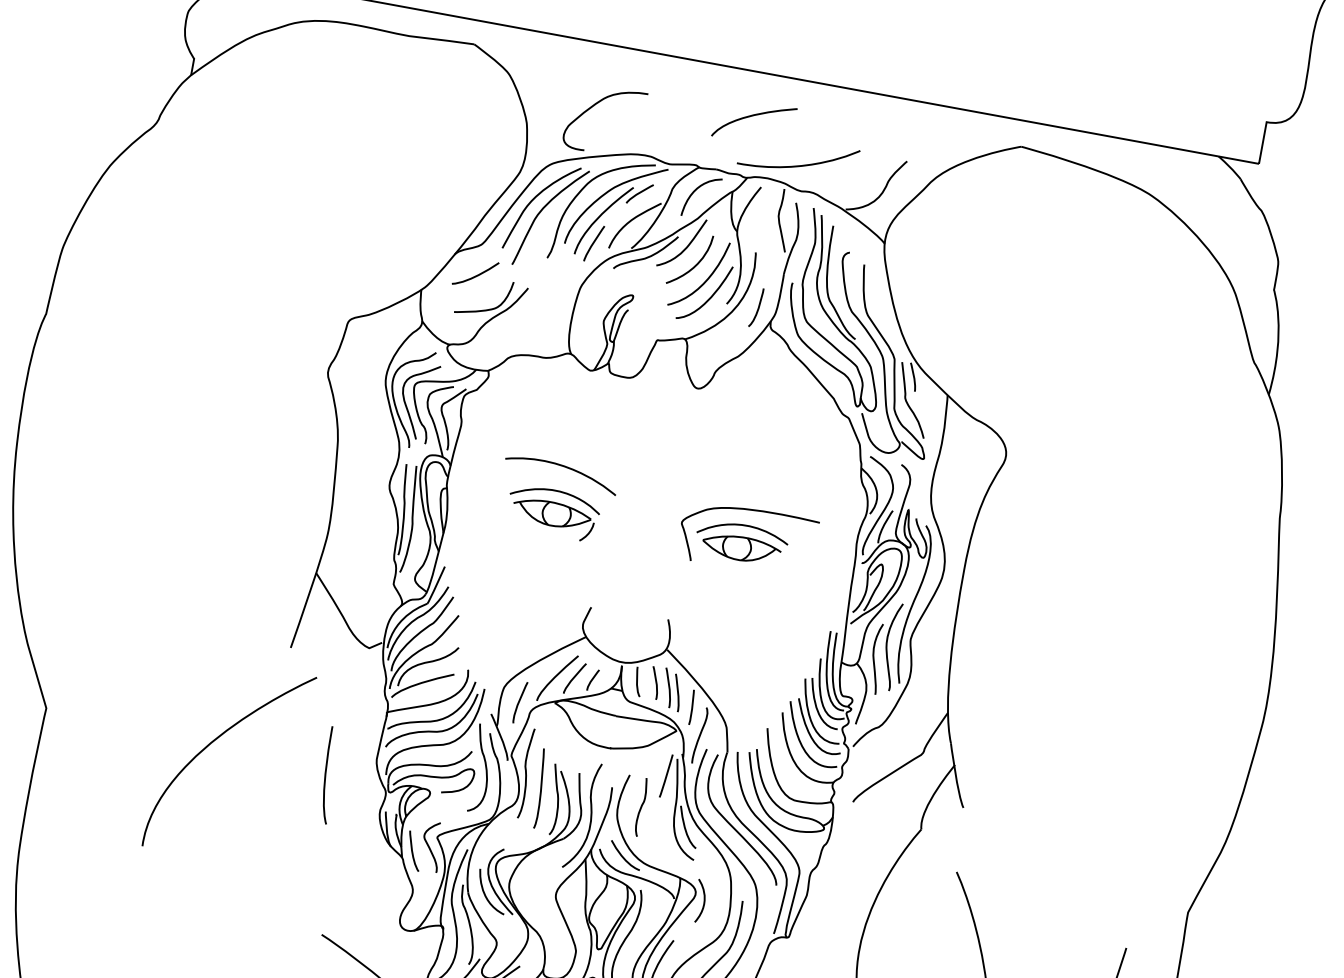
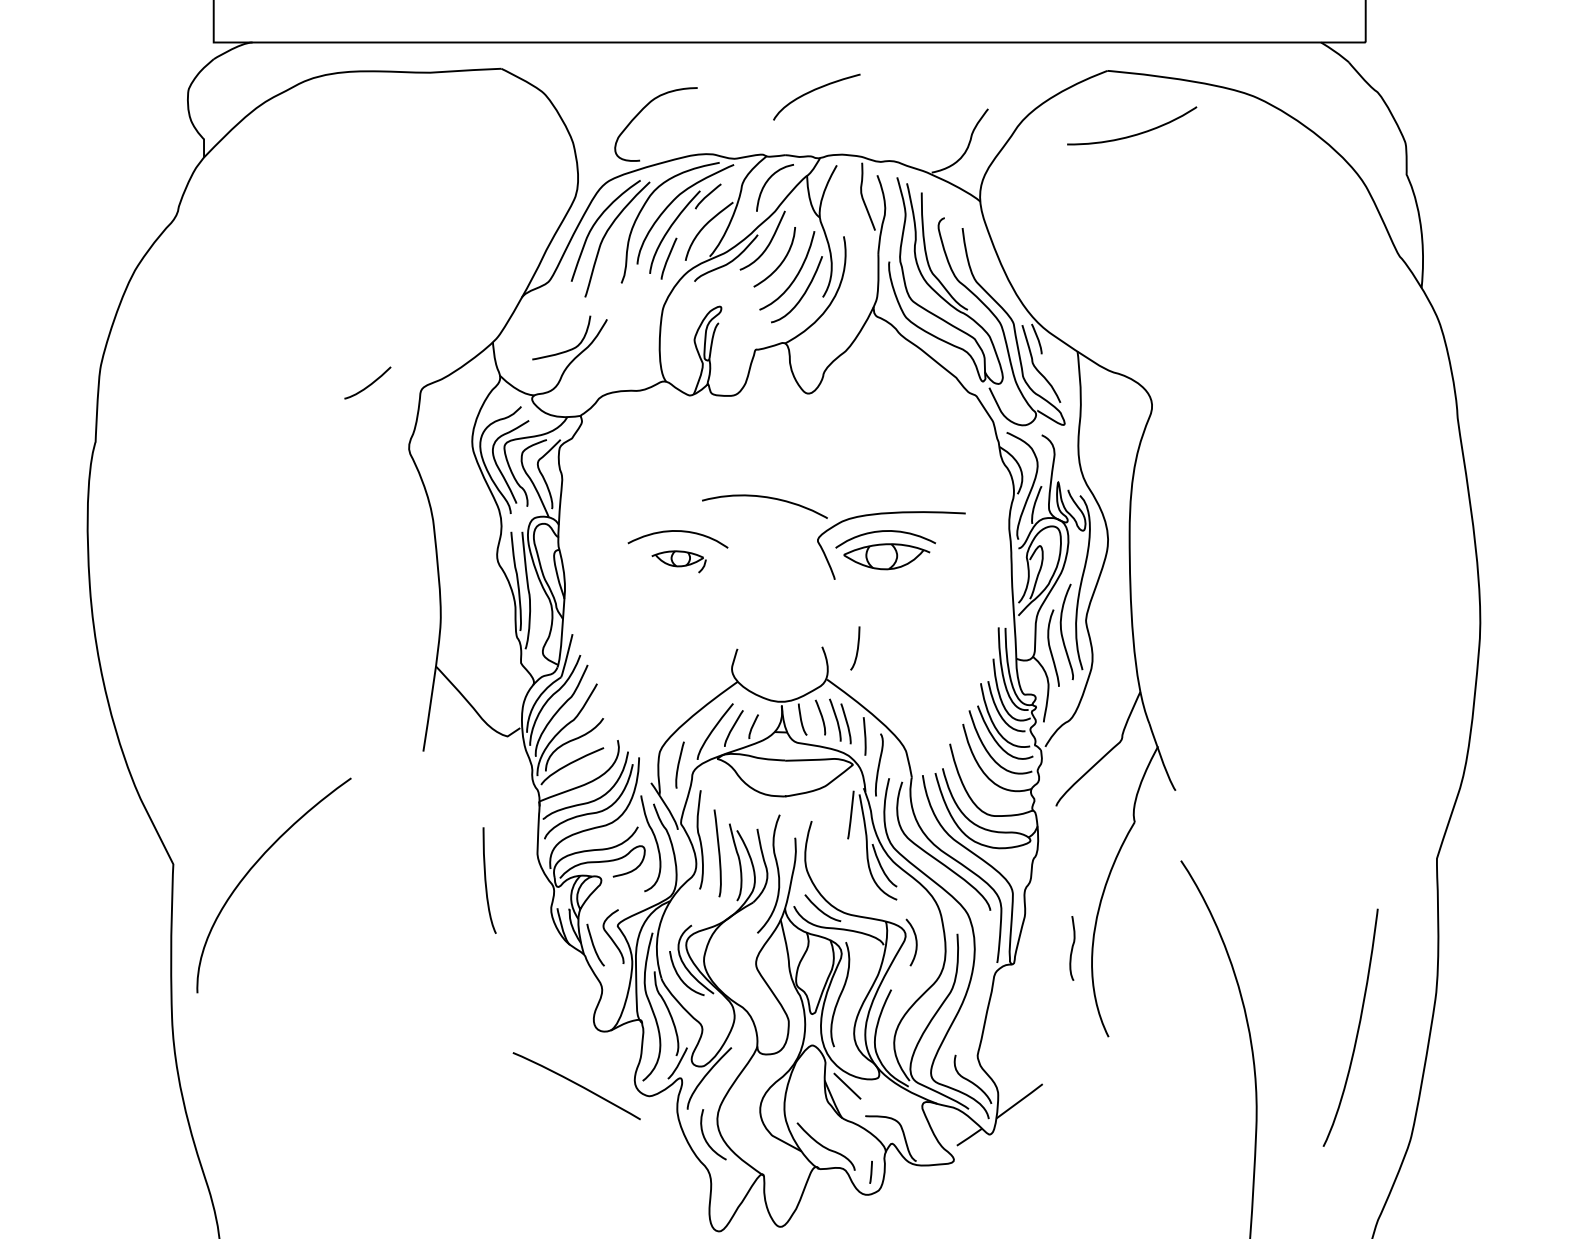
curve: (801, 164) -> (1136, 133), moved
curve: (476, 275) -> (369, 384), moved
curve: (757, 308) -> (856, 649), moved
curve: (563, 467) -> (766, 498), moved
part: (552, 518) -> (678, 561), size x0.6
curve: (214, 741) -> (254, 866), moved
curve: (641, 807) -> (1072, 948), moved

